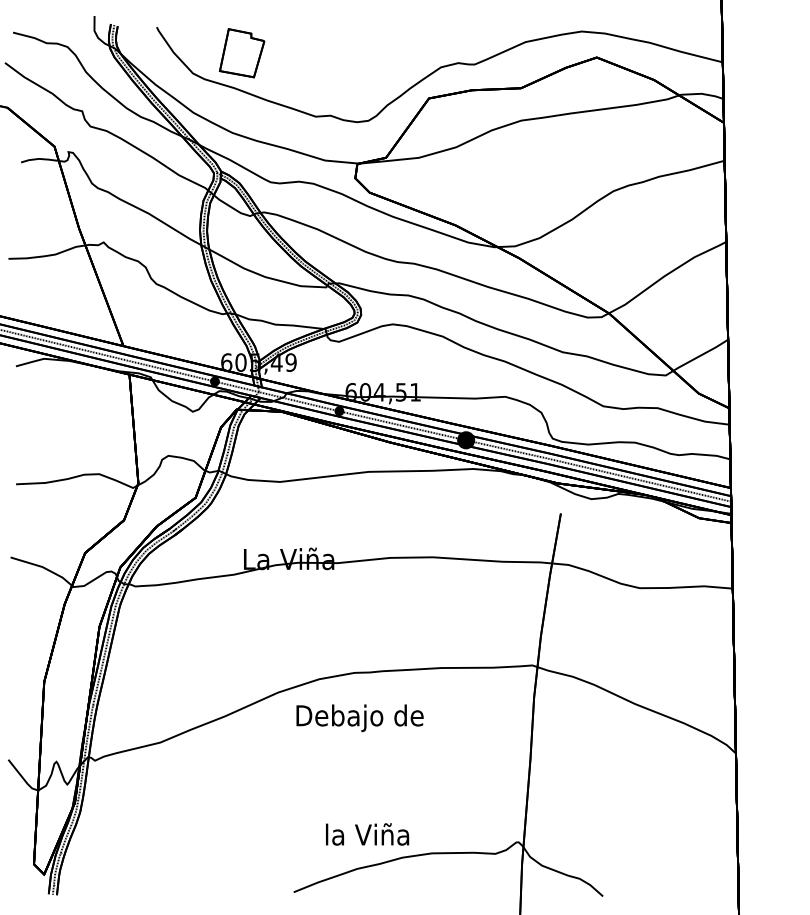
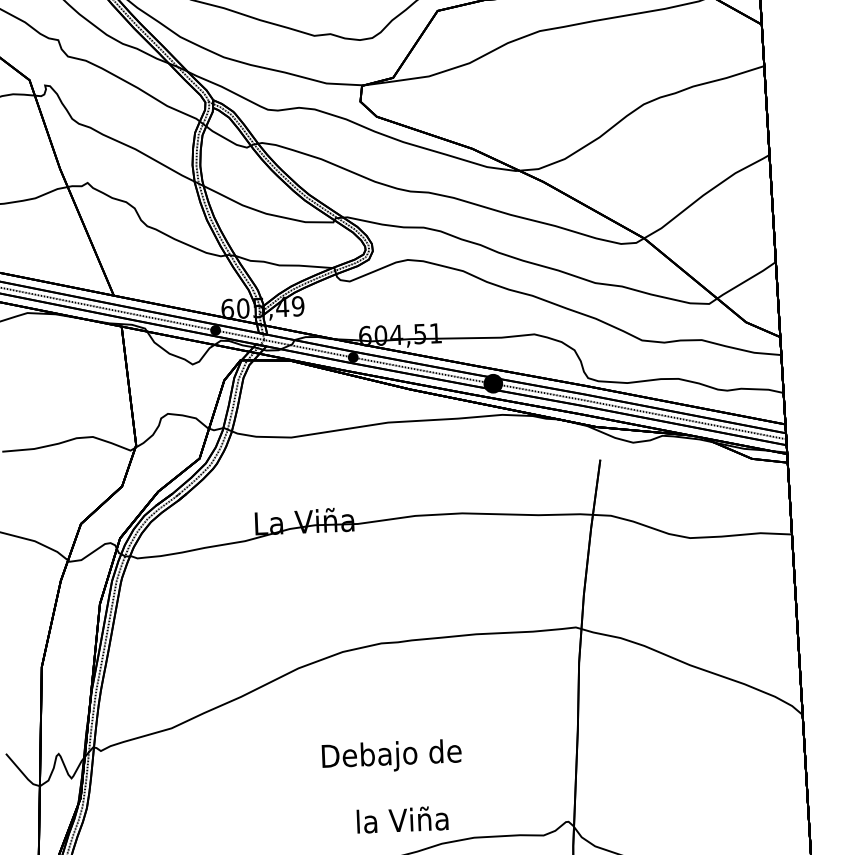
text: (359, 718) -> (391, 756), moved

